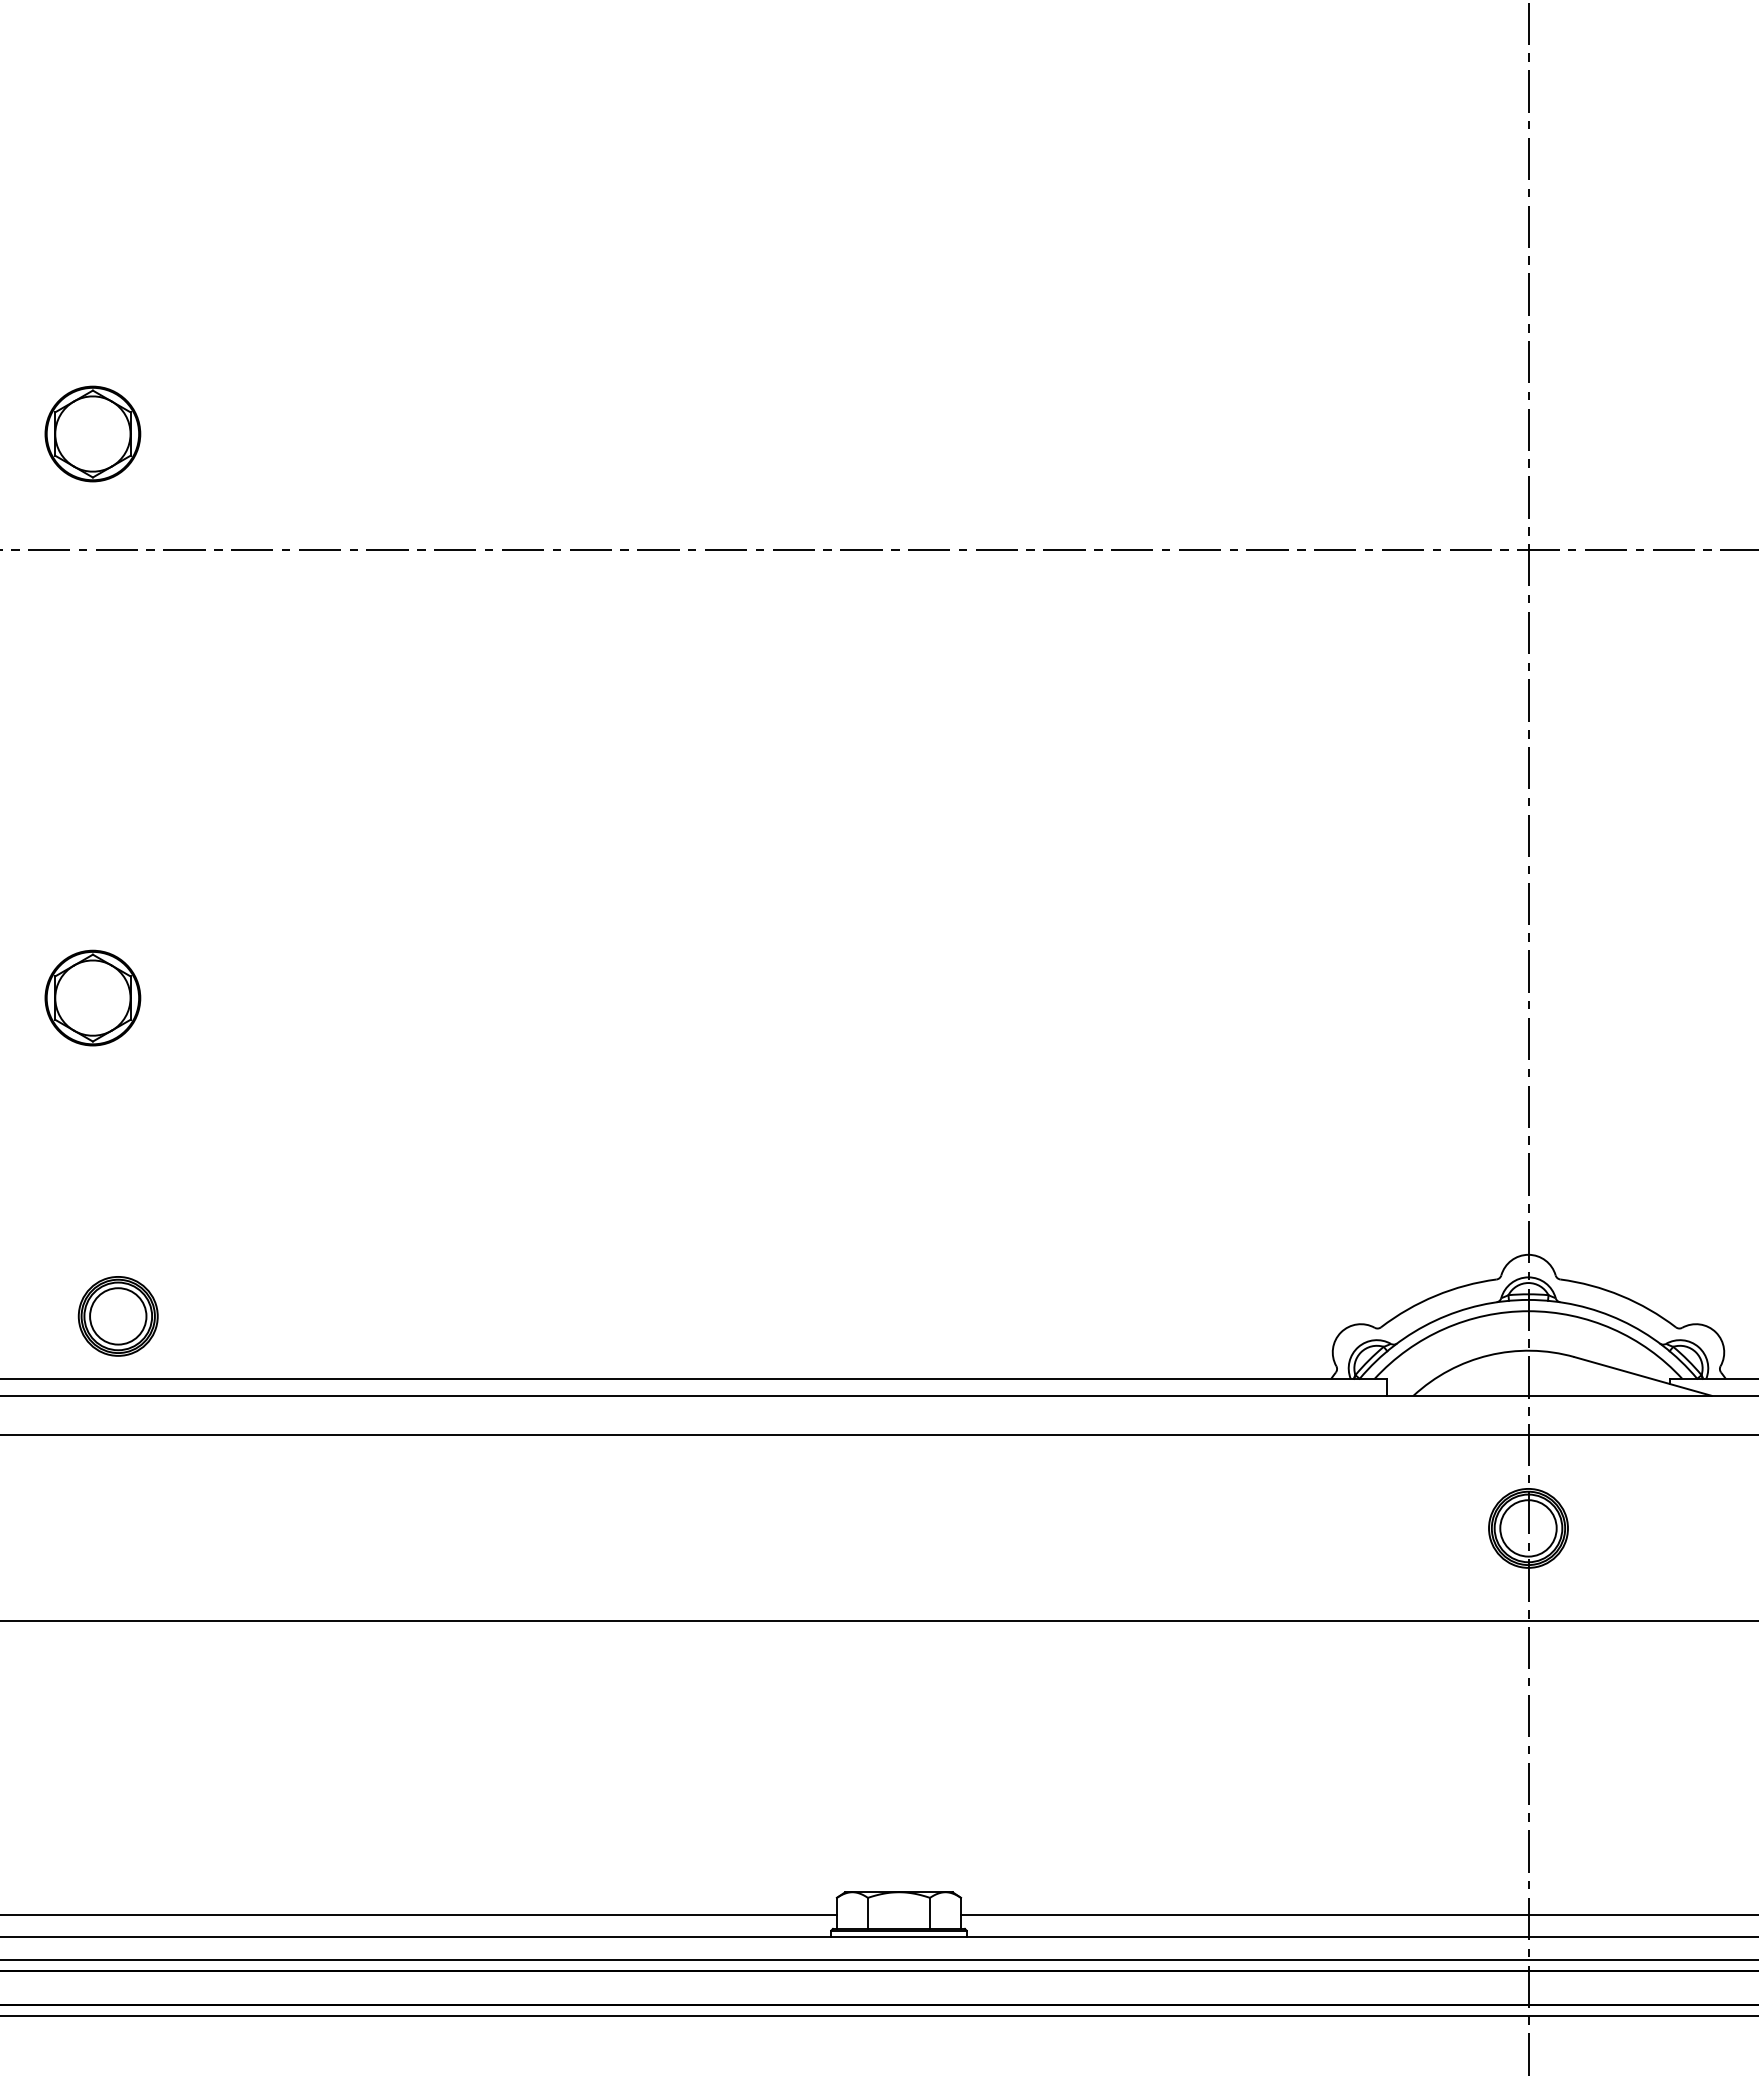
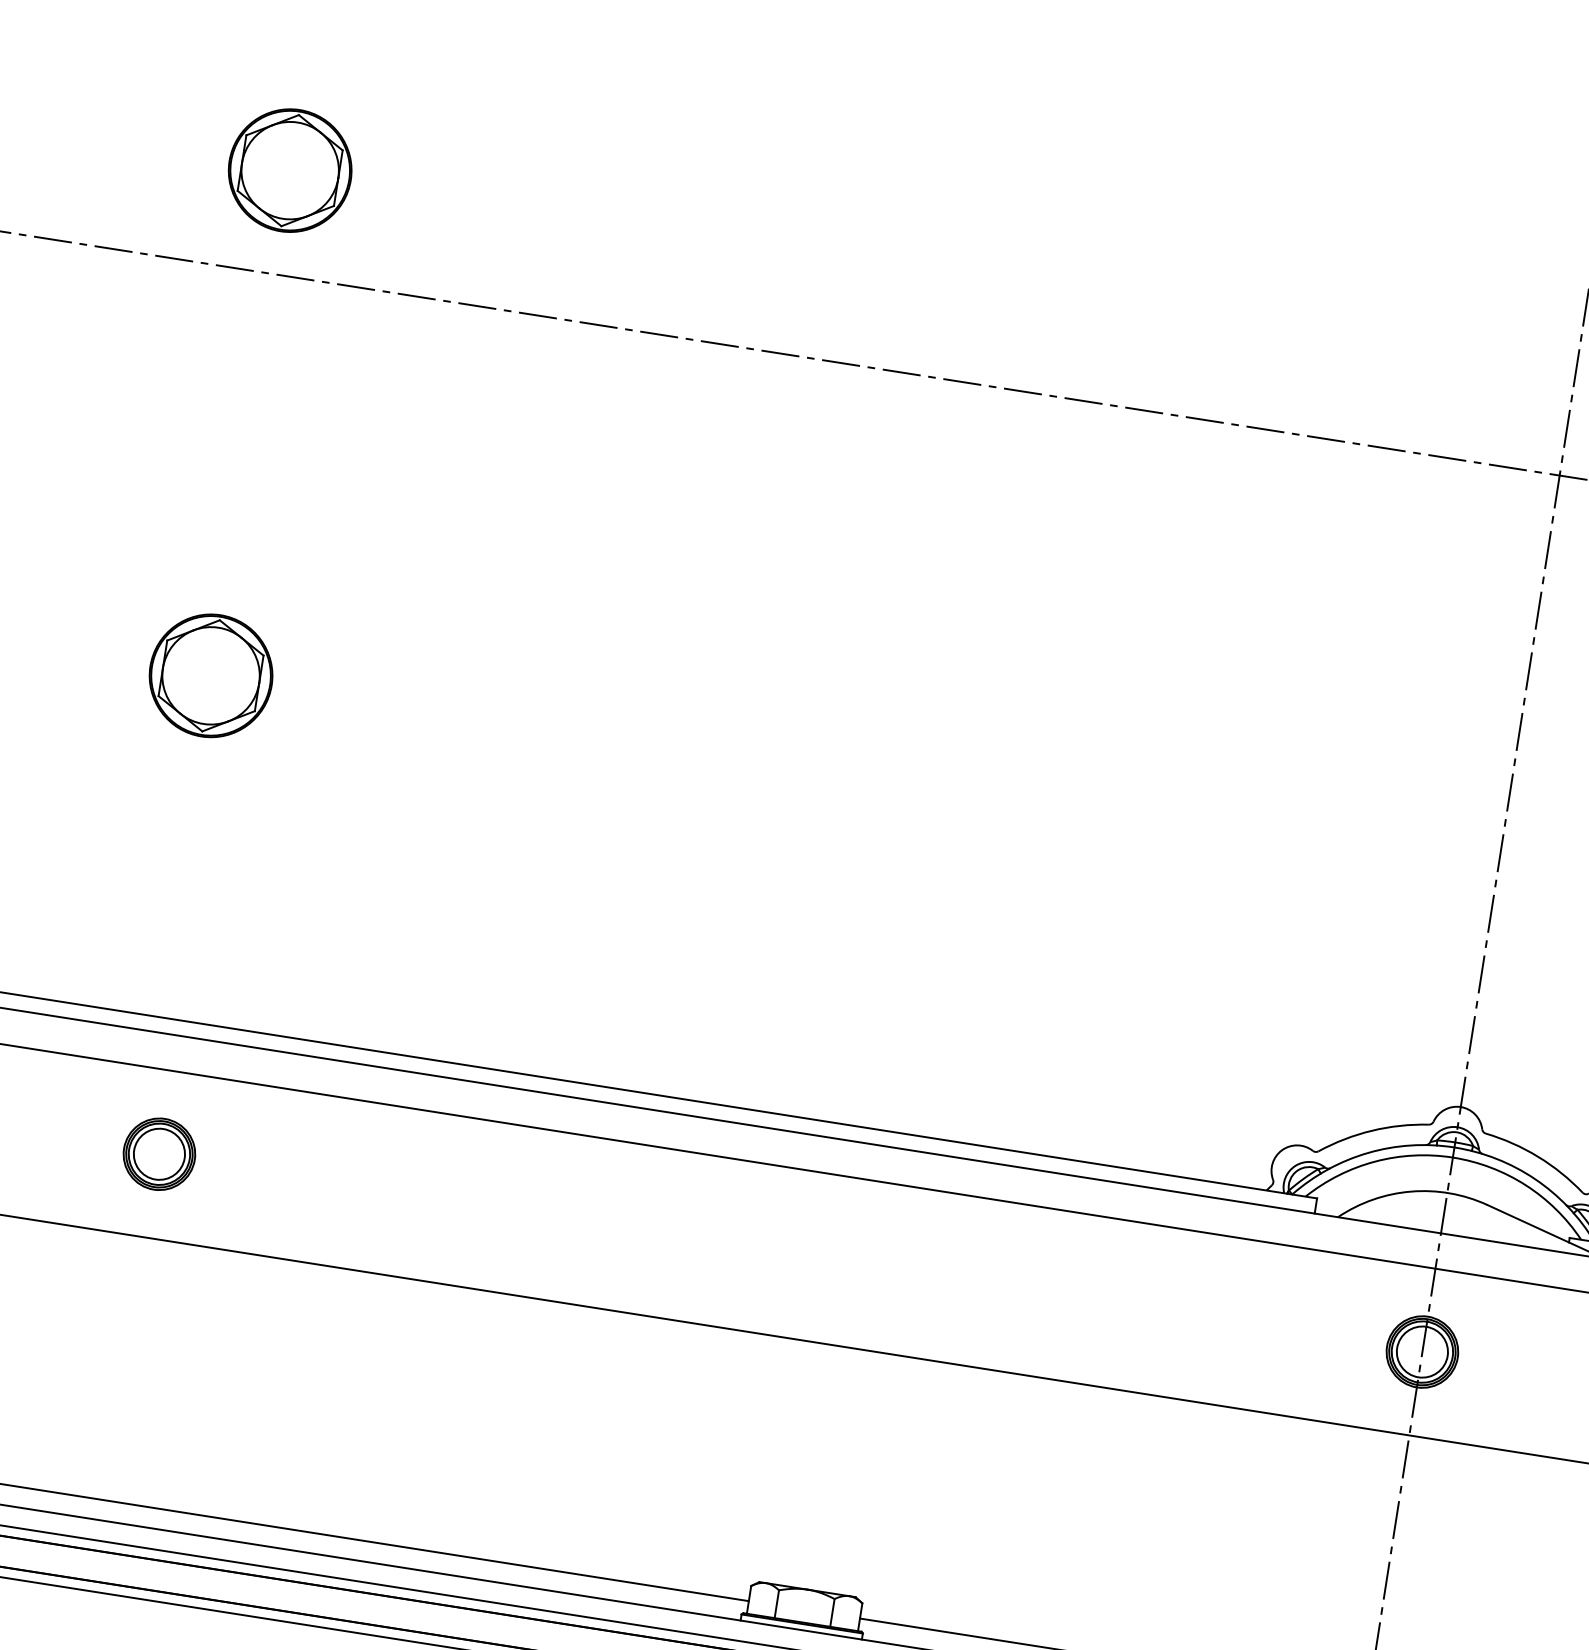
part: (92, 433) -> (289, 170), size x1.43
part: (92, 997) -> (210, 675), size x1.43
part: (117, 1316) -> (158, 1154), moved

